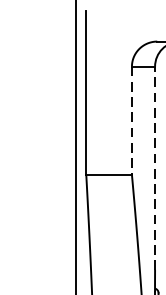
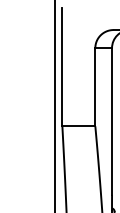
line: (132, 121) -> (95, 87), dashed -> solid
line: (155, 168) -> (112, 121), dashed -> solid

